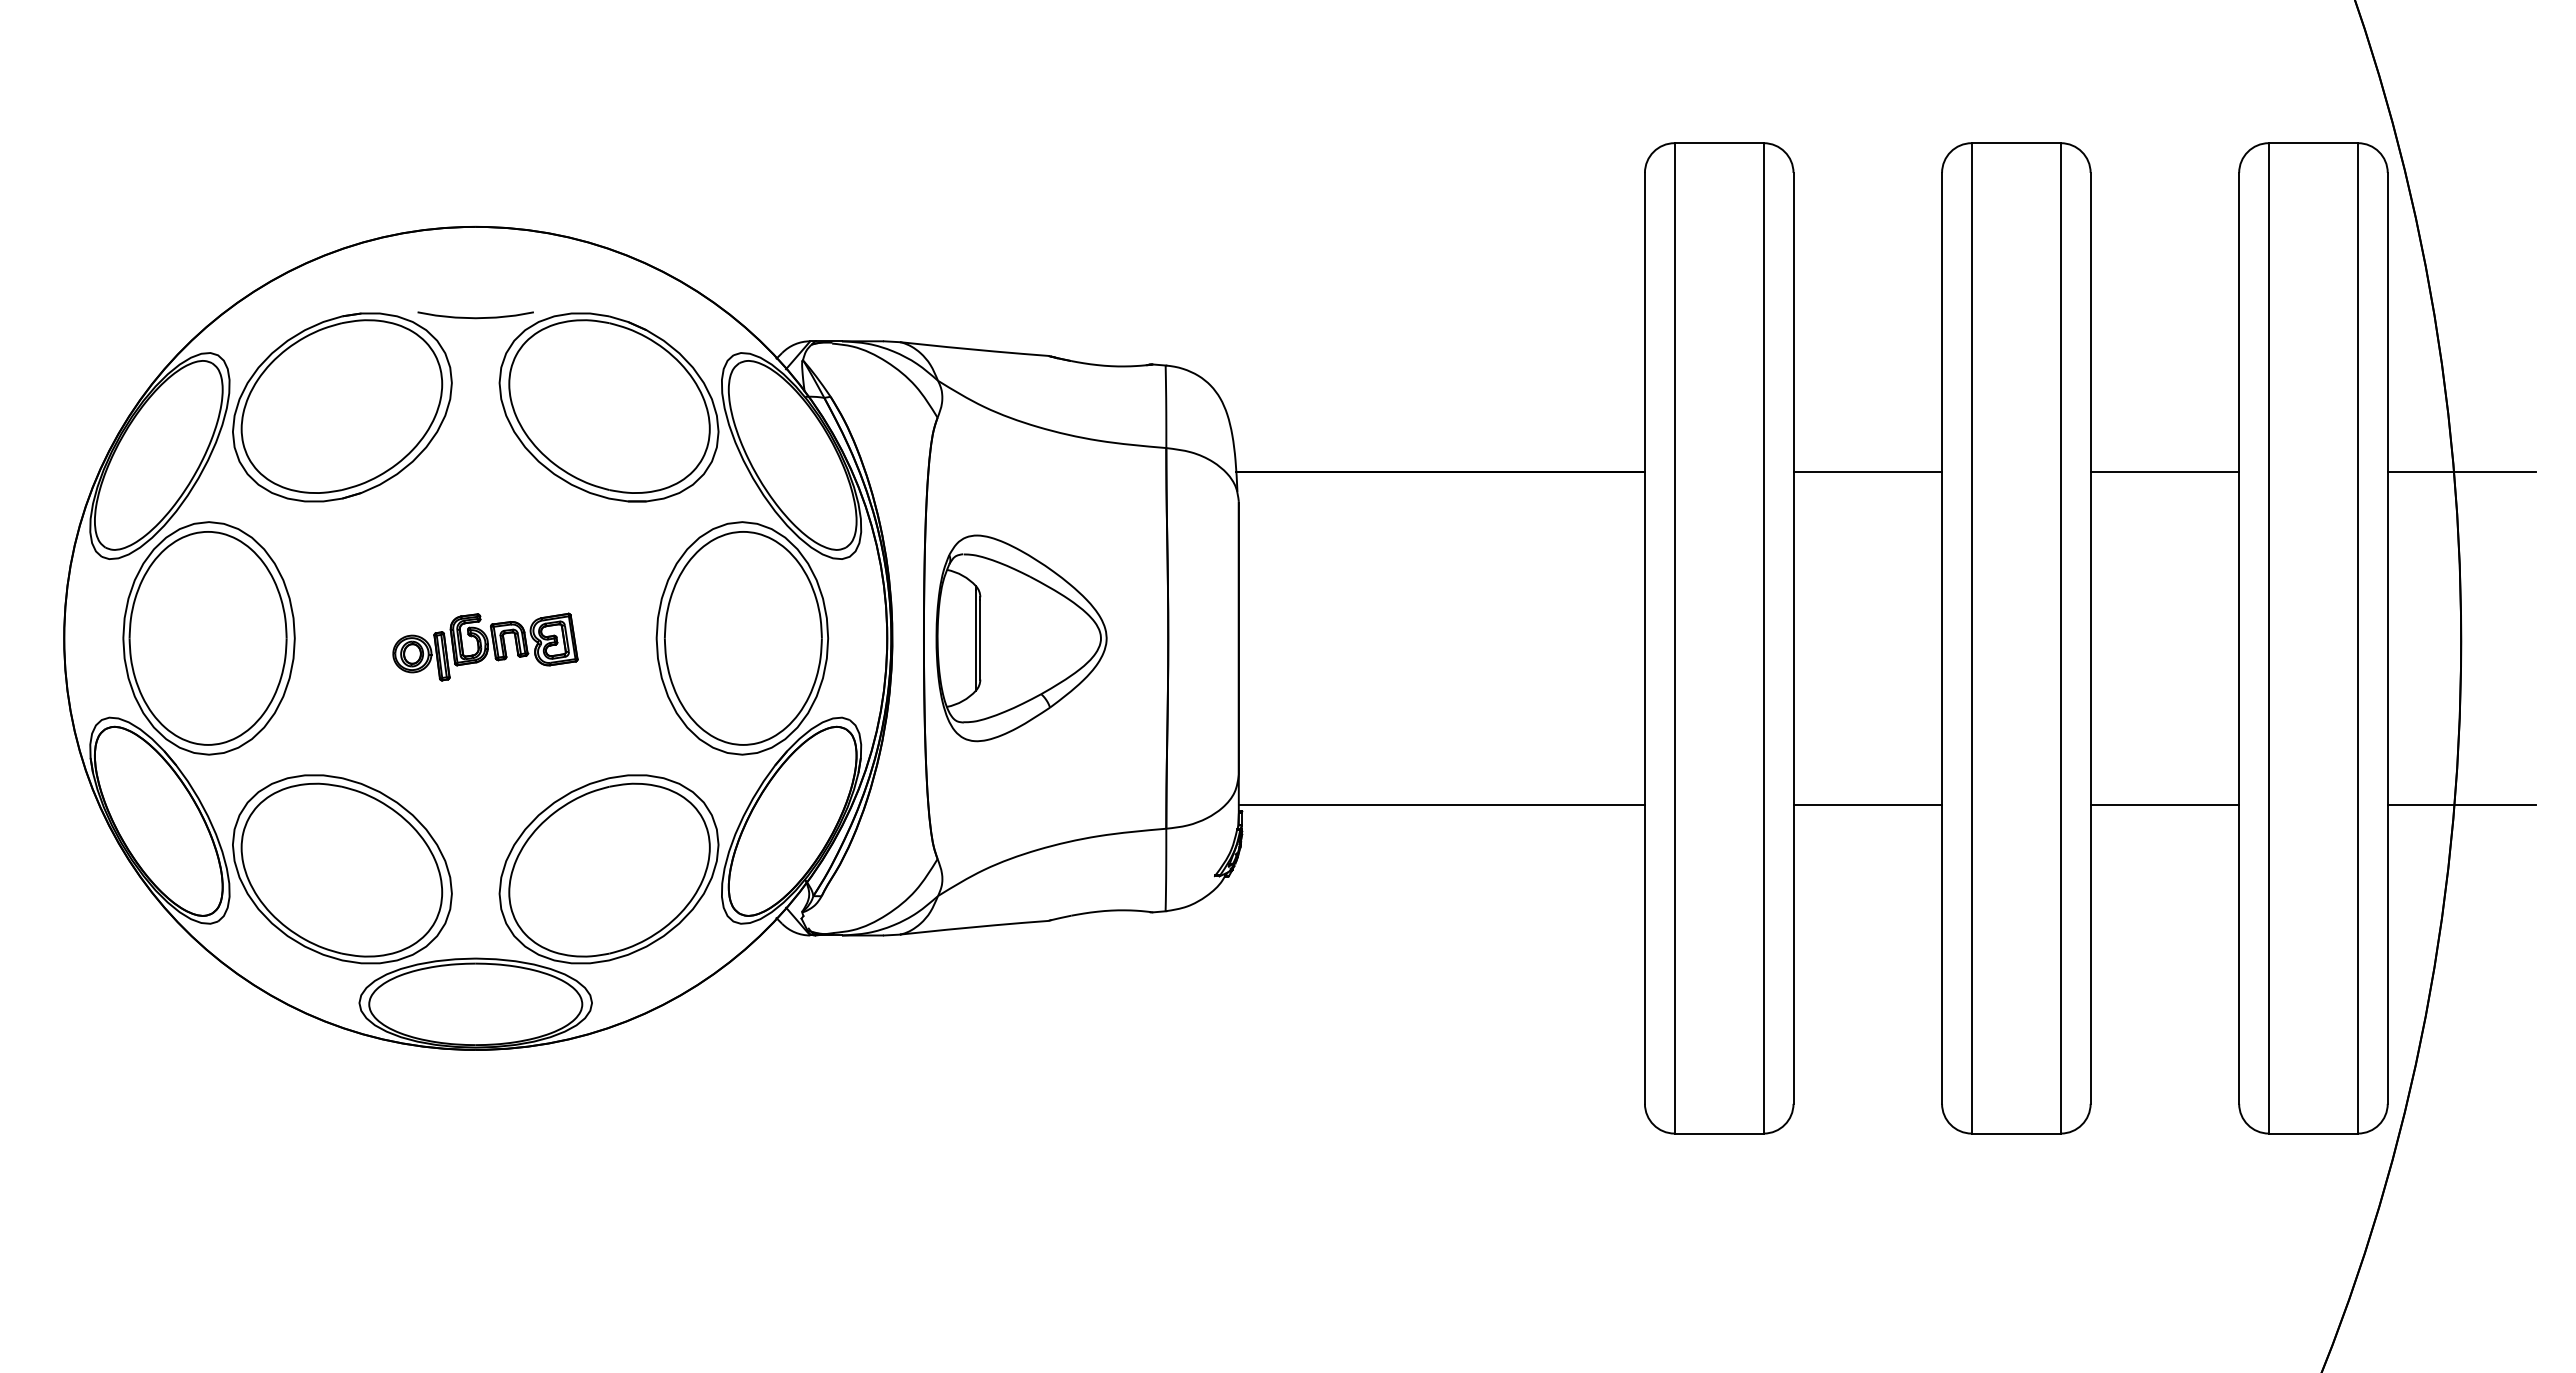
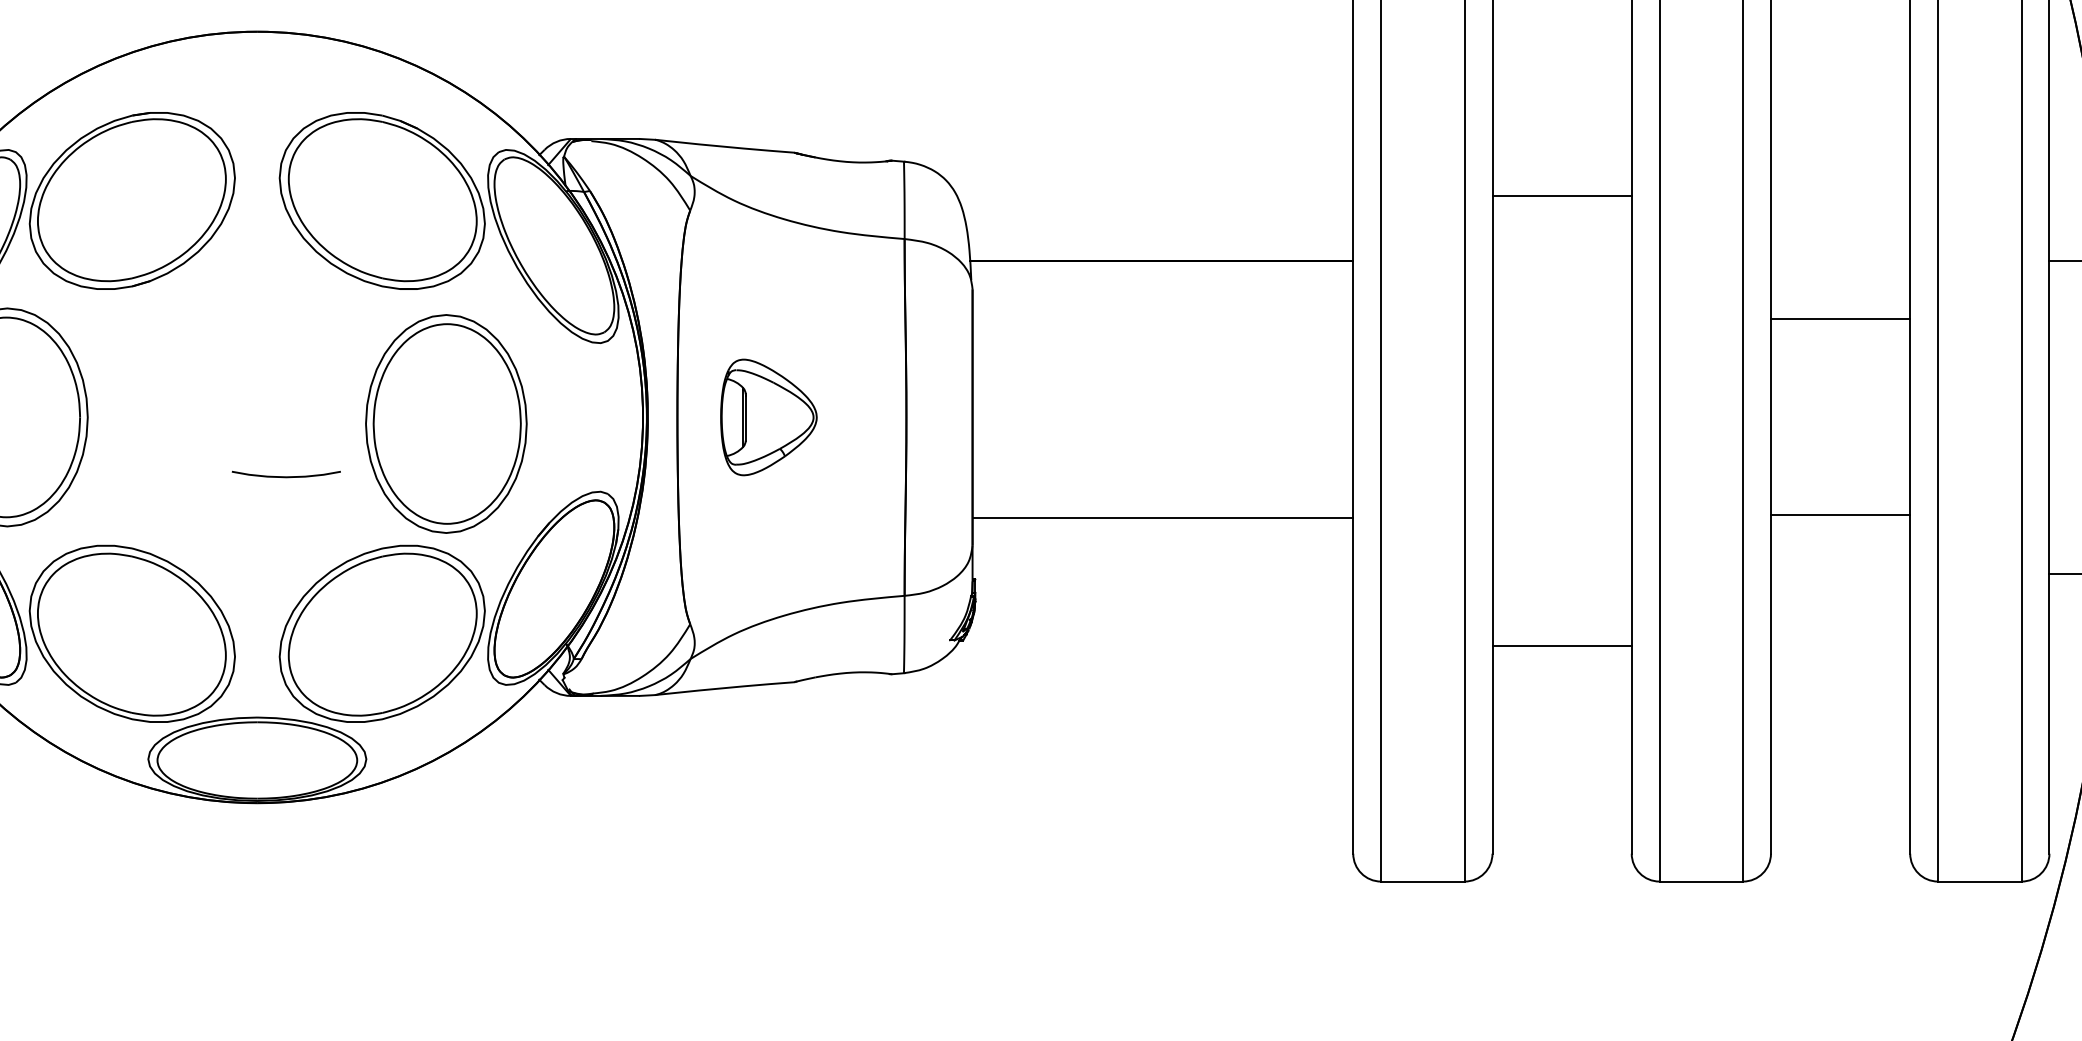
curve: (475, 317) -> (286, 476), moved
line: (1867, 471) -> (1561, 196), moved
line: (2164, 471) -> (1840, 319), moved
part: (742, 638) -> (446, 424), moved
part: (1021, 638) -> (768, 417), size x0.6
part: (485, 646) -> (266, 425), removed
line: (1441, 805) -> (1162, 517), moved
line: (1867, 805) -> (1561, 646), moved
line: (2164, 805) -> (1840, 515), moved

